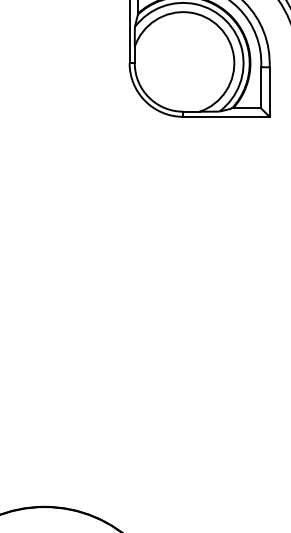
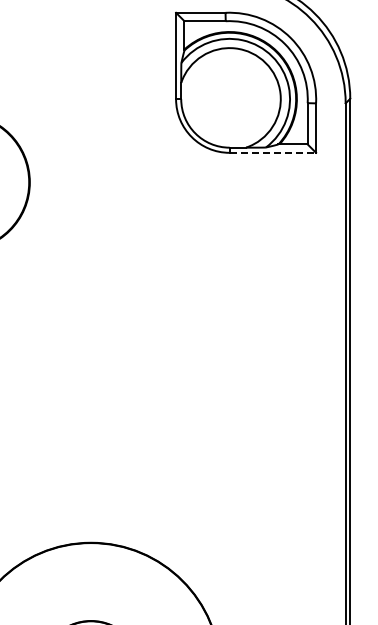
line: (227, 116) -> (273, 152), solid -> dashed

